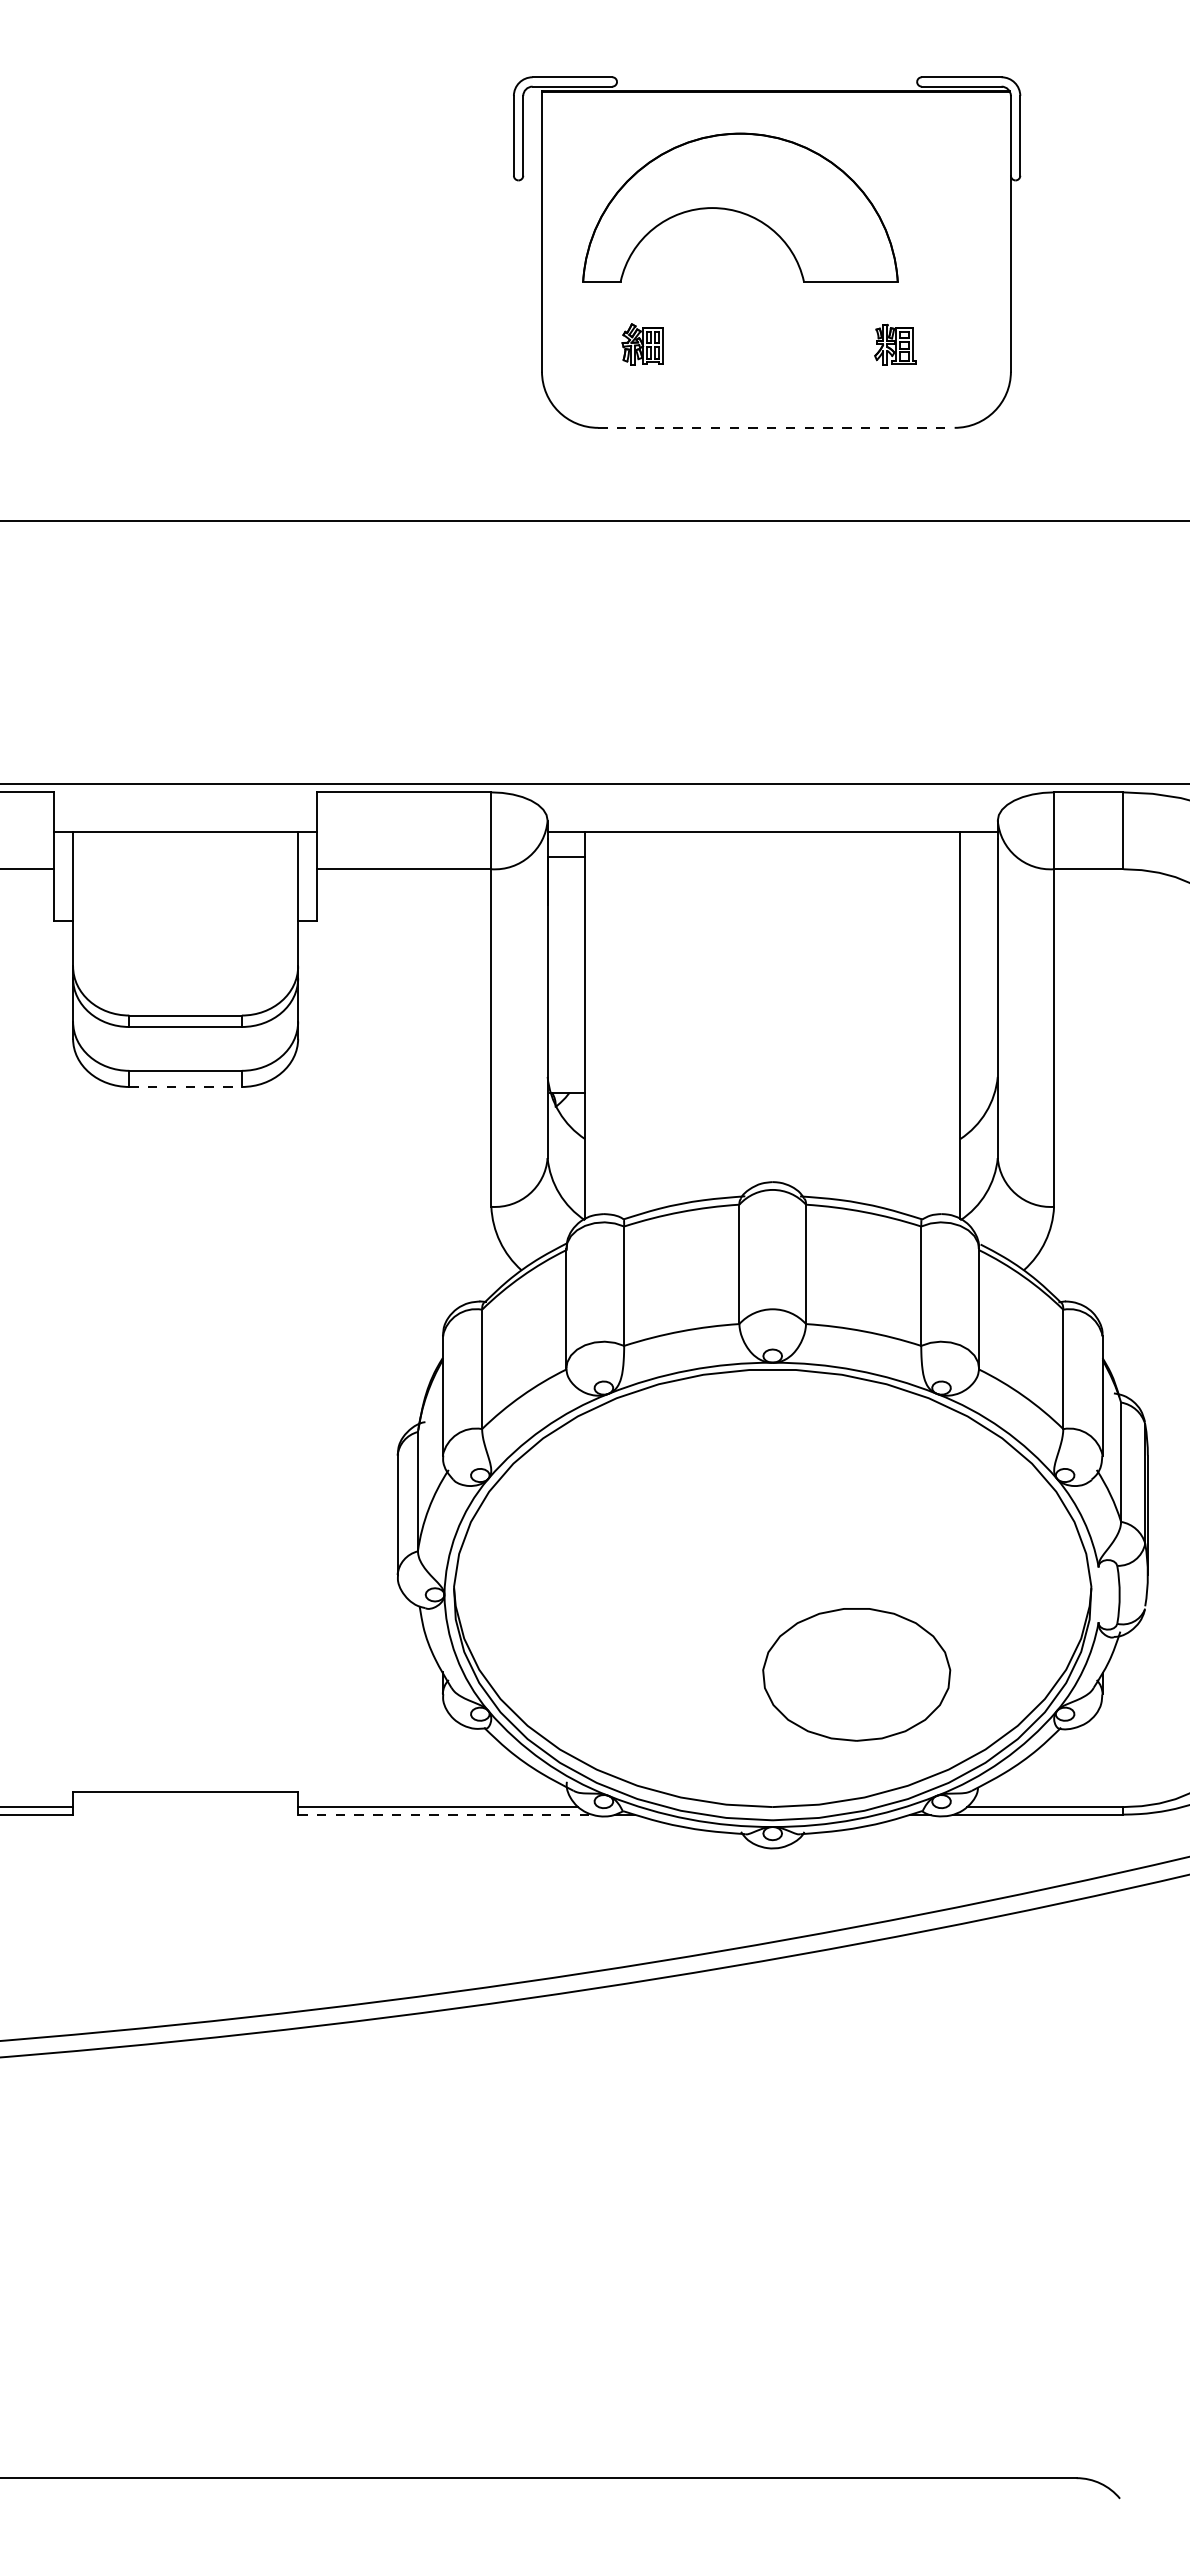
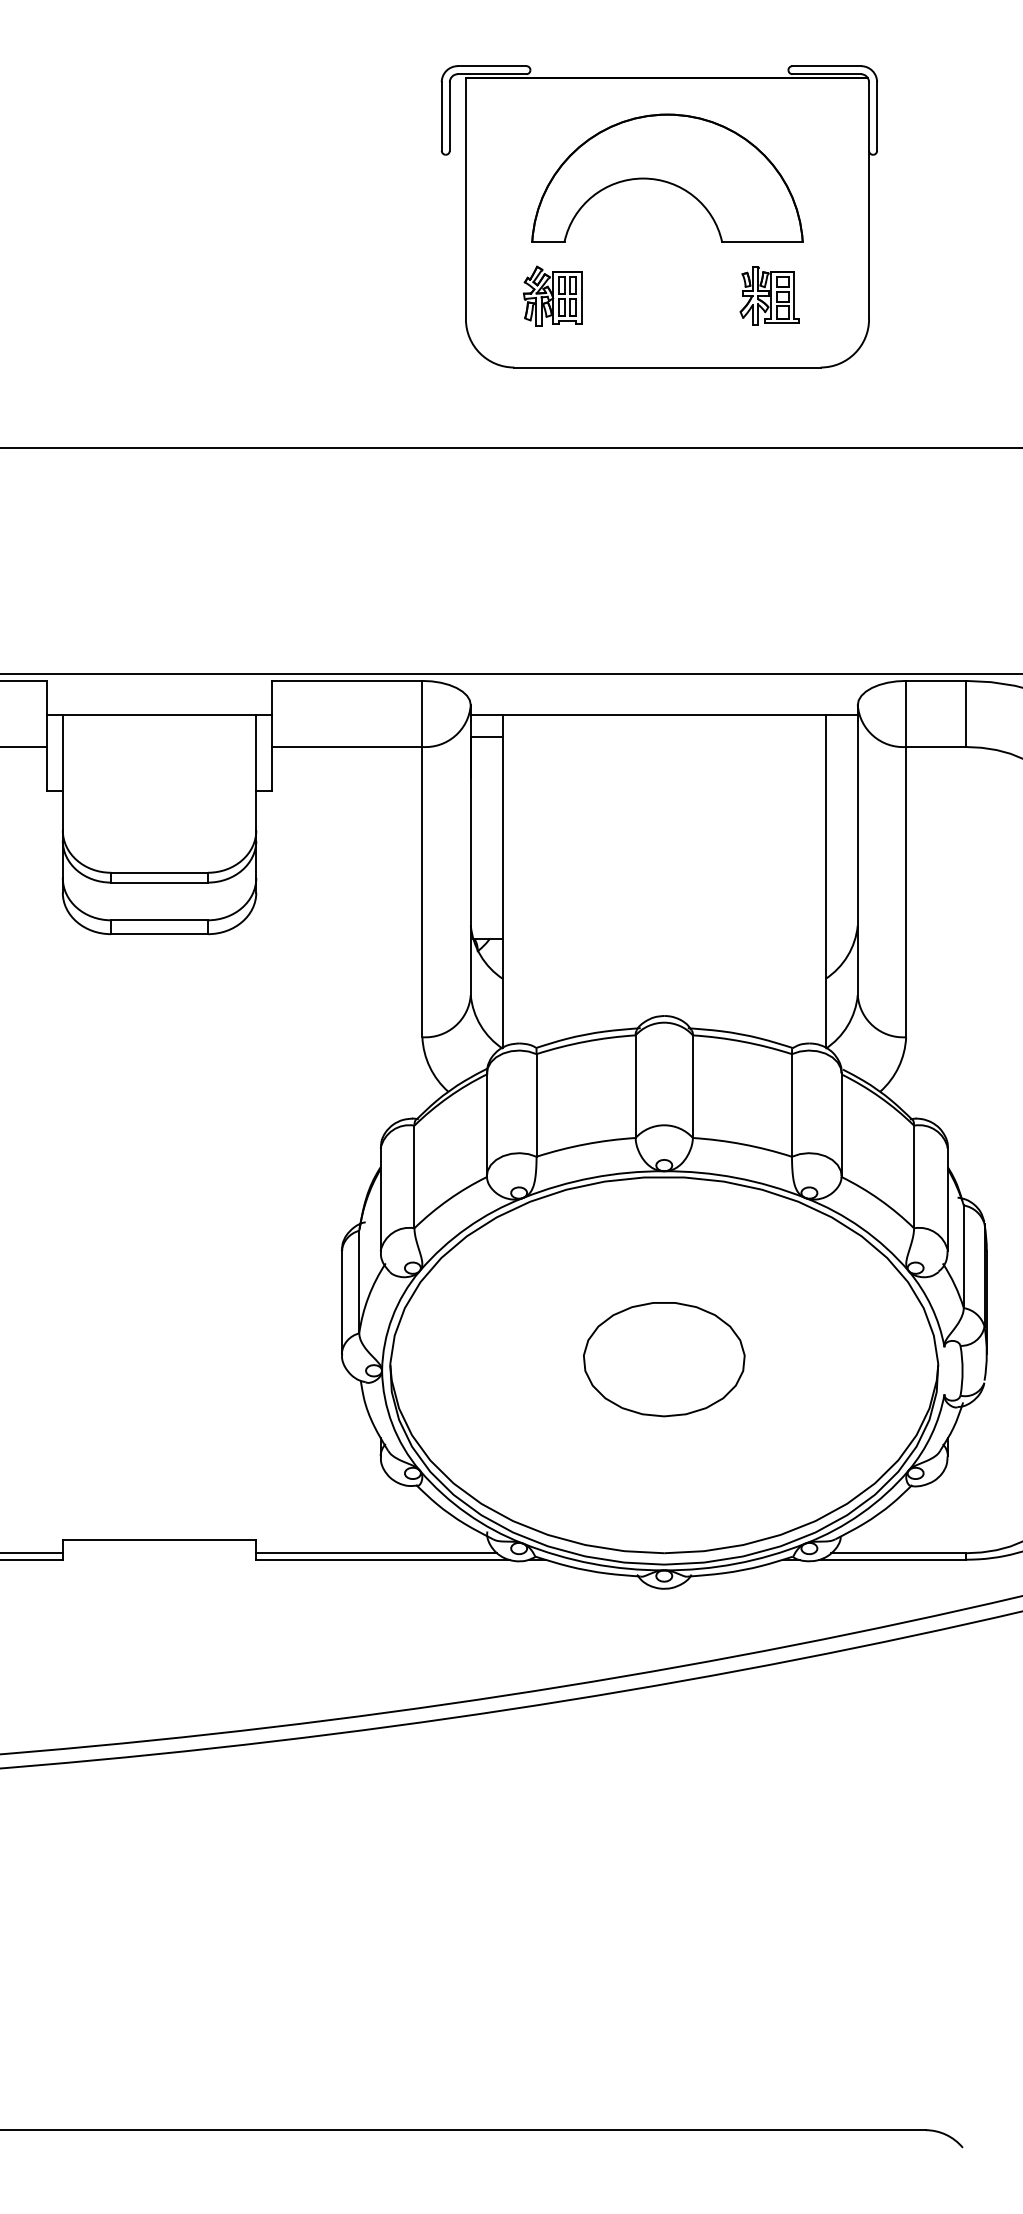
part: (740, 207) -> (667, 178), moved
part: (642, 344) -> (552, 295), size x1.67
part: (895, 344) -> (769, 295), size x1.67
line: (776, 427) -> (667, 367), dashed -> solid
line: (186, 1086) -> (160, 933), dashed -> solid
part: (856, 1674) -> (664, 1359), moved
line: (445, 1814) -> (382, 1559), dashed -> solid

